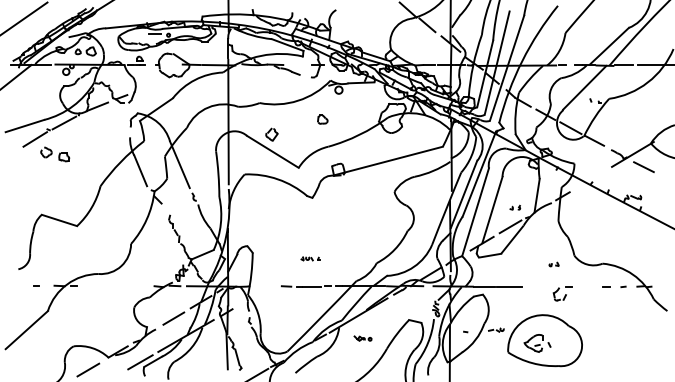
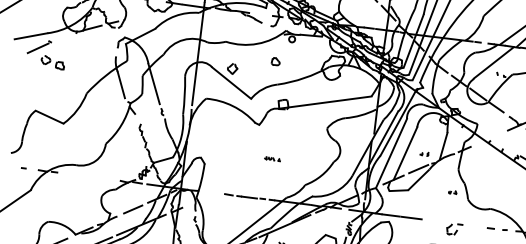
line: (64, 122) -> (63, 37), removed
part: (310, 258) -> (272, 158), moved
part: (553, 264) -> (452, 192), moved

